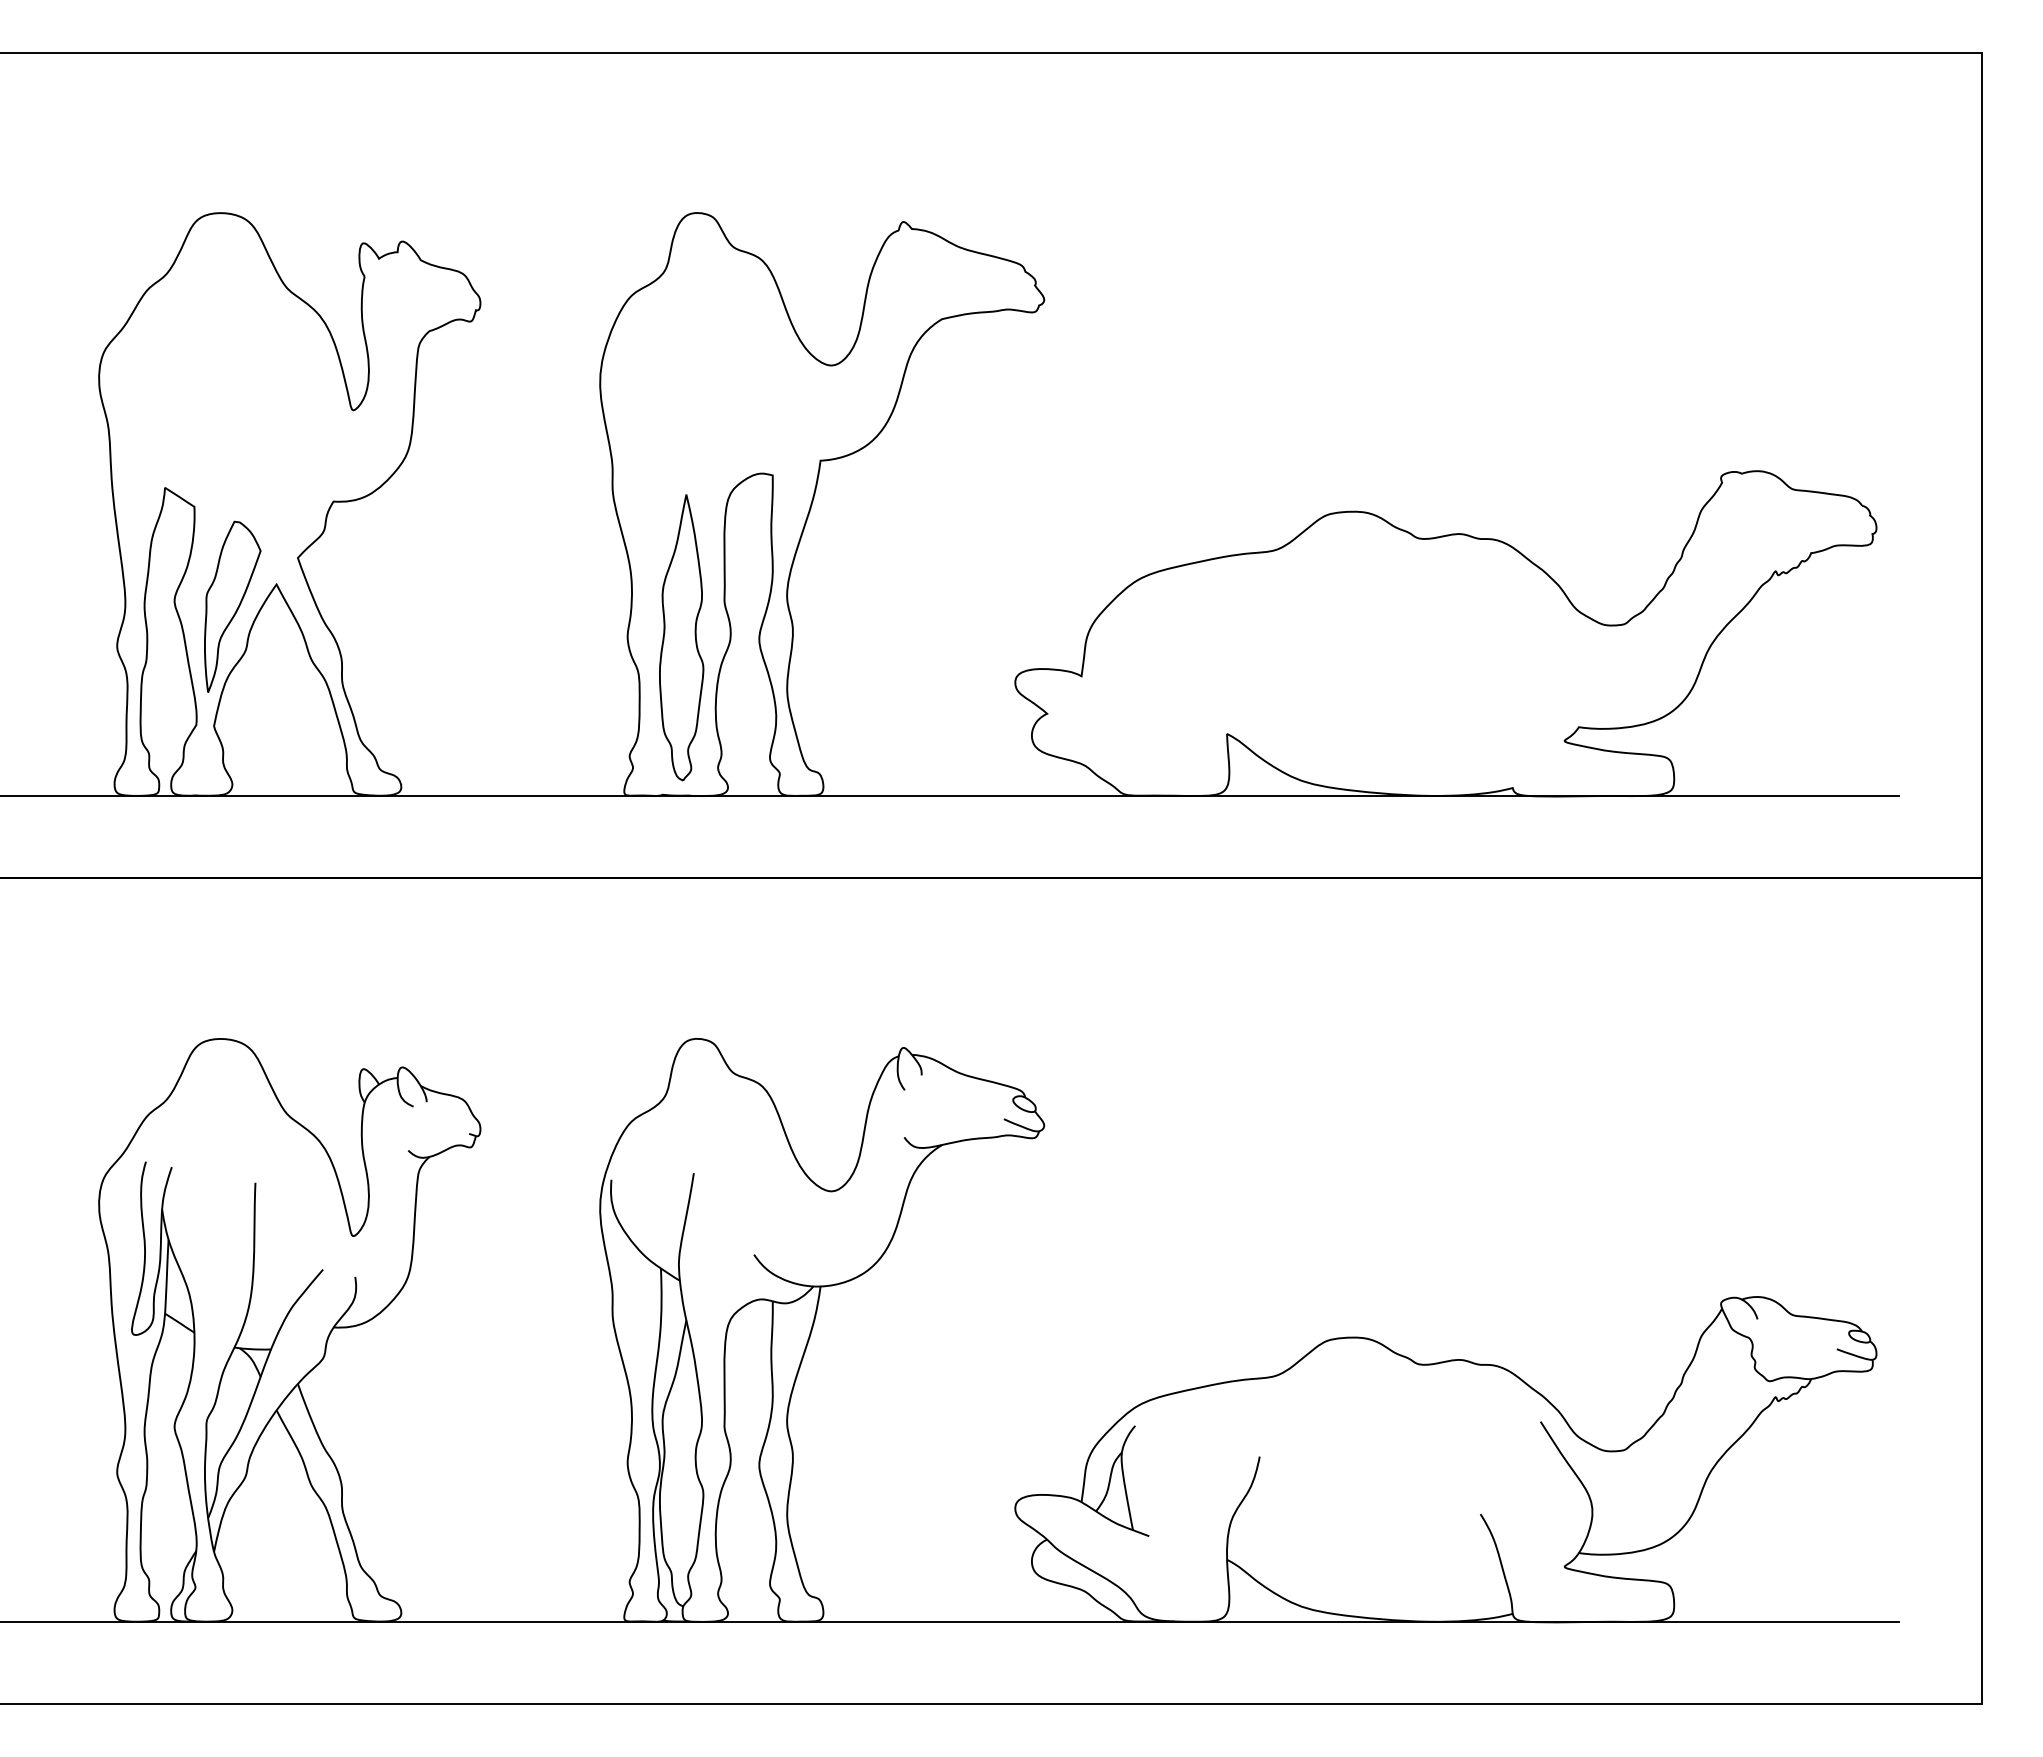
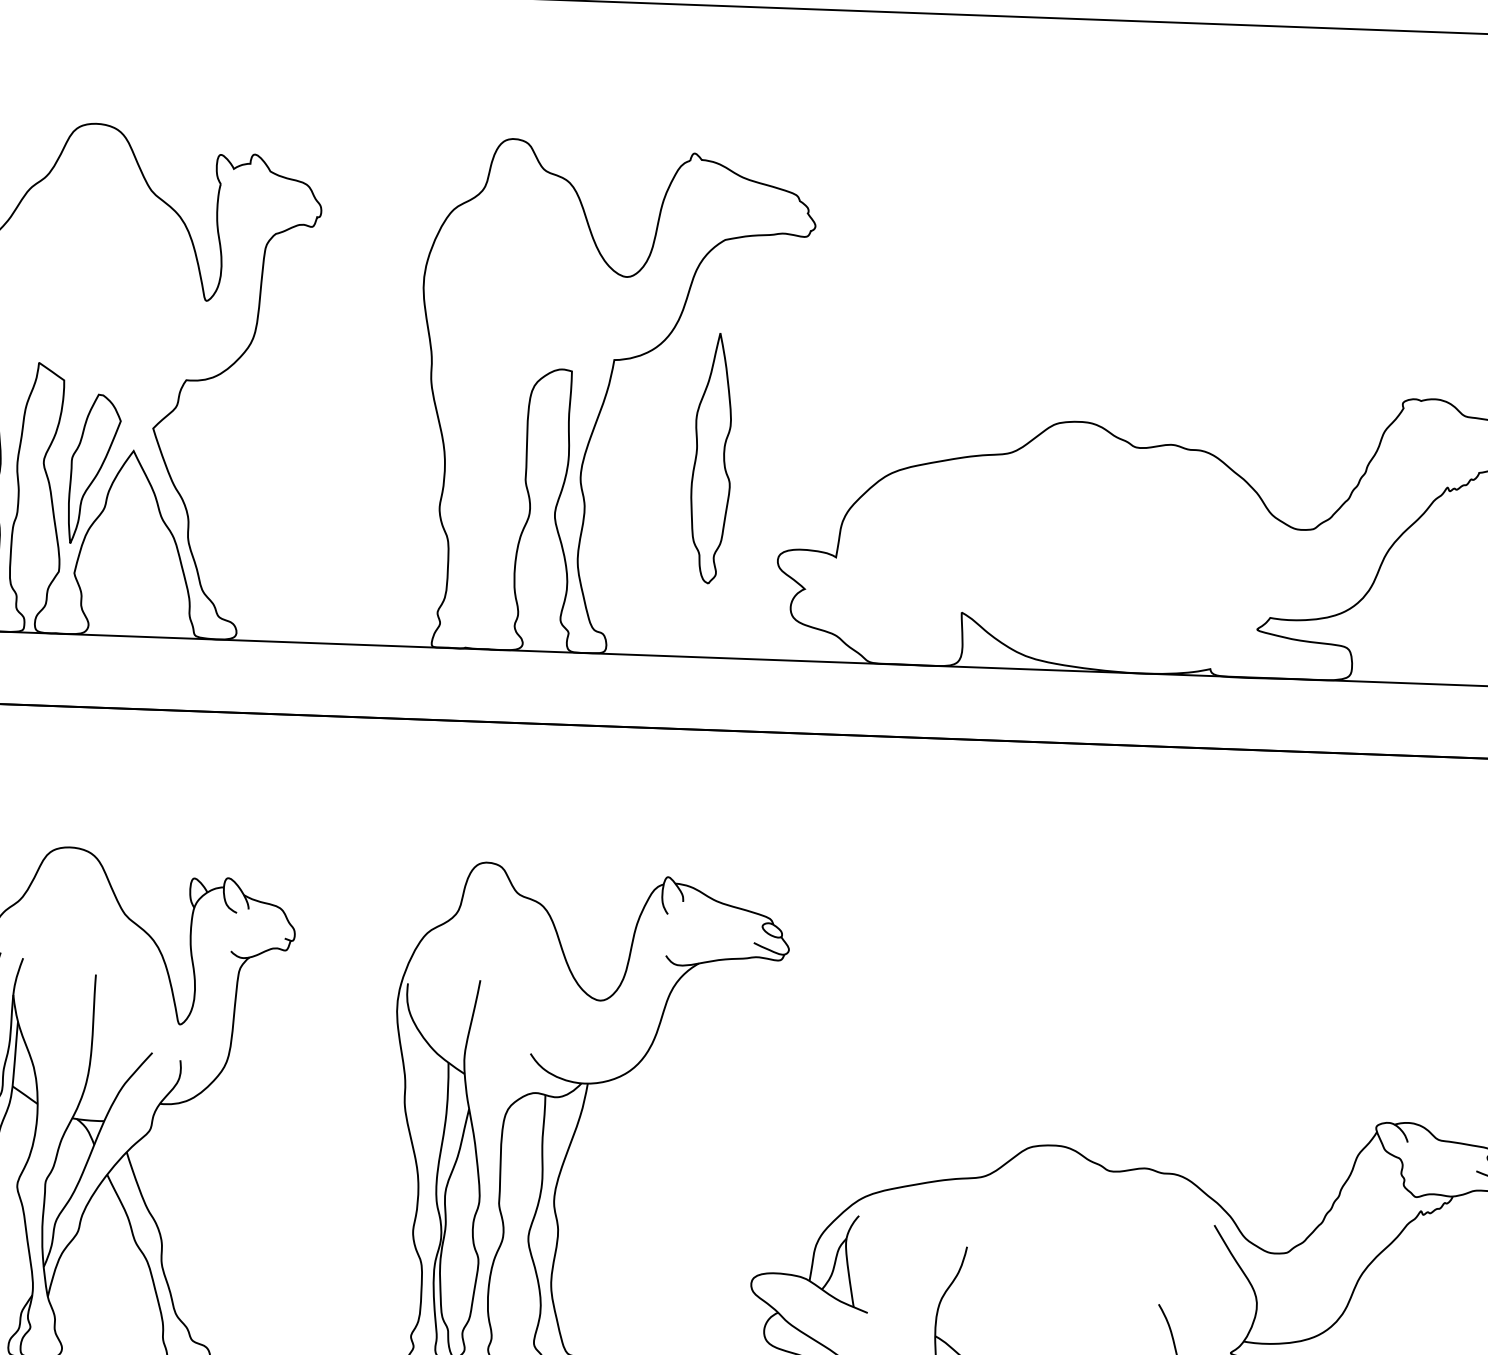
part: (681, 637) -> (711, 458), moved

